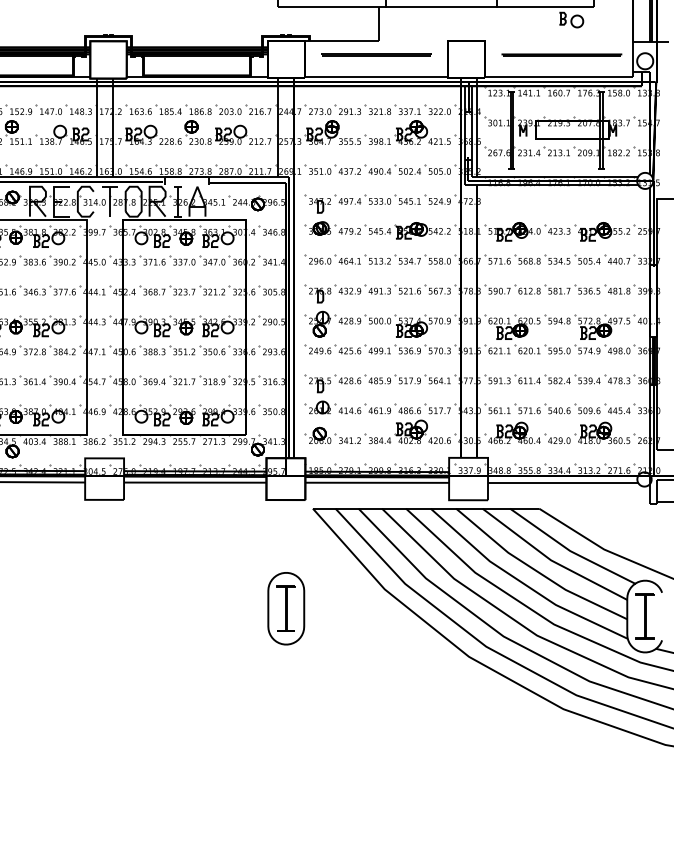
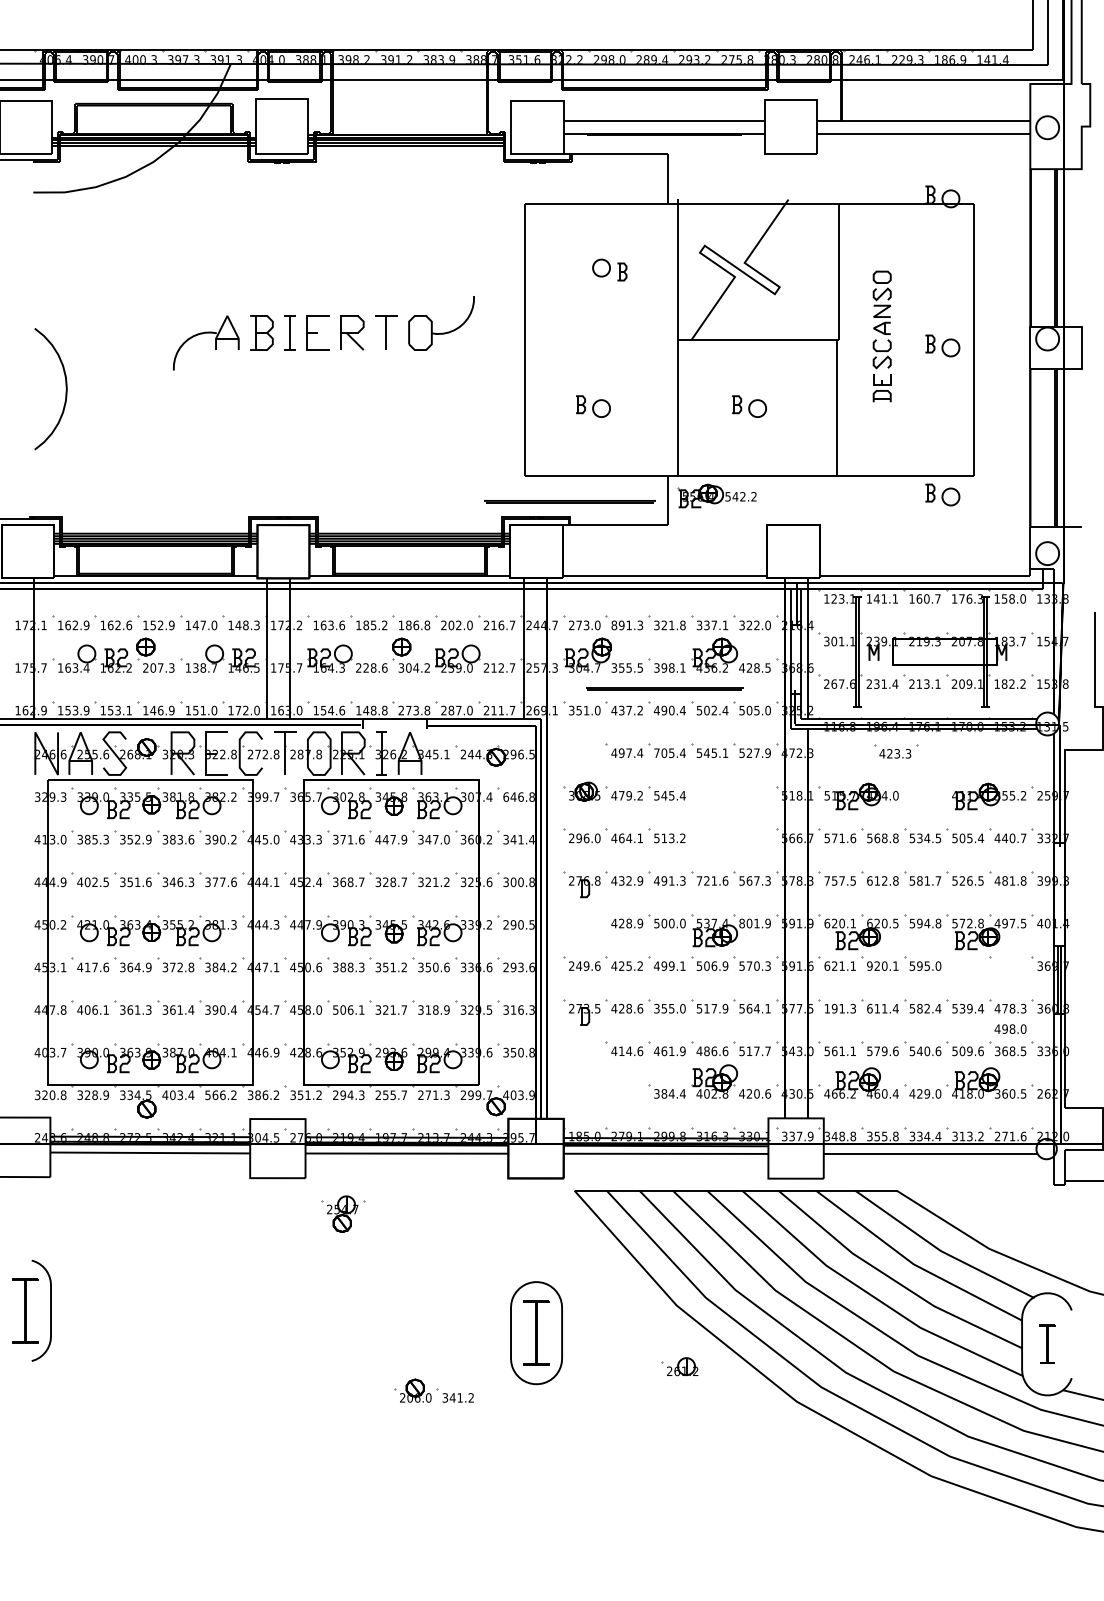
line: (376, 54) -> (664, 688), moved
line: (561, 54) -> (569, 501), moved
text: (179, 111) -> (384, 625), 185.4 -> 185.2
text: (231, 111) -> (458, 625), 203.0 -> 202.0
text: (341, 111) -> (614, 625), 291.3 -> 891.3
text: (20, 141) -> (158, 667), 151.1 -> 207.3
text: (200, 141) -> (414, 667), 230.8 -> 304.2
text: (440, 141) -> (756, 667), 421.5 -> 428.5
text: (83, 171) -> (247, 710), 146.2 -> 172.0
text: (166, 171) -> (366, 710), 158.8 -> 148.8
text: (440, 200) -> (756, 752), 524.9 -> 527.9
text: (379, 201) -> (669, 753), 533.0 -> 705.4
text: (94, 202) -> (263, 754), 314.0 -> 272.8
part: (317, 203) -> (581, 756), removed
part: (560, 229) -> (896, 751), moved
part: (422, 230) -> (716, 495), moved
text: (265, 231) -> (506, 796), 346.8 -> 646.8
part: (422, 259) -> (730, 835), removed
text: (184, 262) -> (391, 839), 337.0 -> 447.9
text: (400, 290) -> (699, 880), 521.6 -> 721.6
text: (499, 290) -> (839, 880), 590.7 -> 757.5
text: (185, 291) -> (393, 881), 323.7 -> 328.7
text: (585, 291) -> (962, 881), 536.5 -> 526.5
text: (275, 292) -> (520, 882), 305.8 -> 300.8
text: (435, 321) -> (749, 923), 570.9 -> 801.9
part: (320, 323) -> (343, 1213), moved
part: (586, 349) -> (964, 963), removed
text: (359, 350) -> (640, 965), 425.6 -> 425.2
text: (405, 350) -> (706, 965), 536.9 -> 506.9
text: (520, 350) -> (869, 965), 620.1 -> 920.1
text: (619, 350) -> (1010, 1028), moved
text: (379, 380) -> (669, 1008), 485.9 -> 355.0
text: (489, 380) -> (826, 1008), 591.3 -> 191.3
text: (154, 381) -> (348, 1009), 369.4 -> 506.1
part: (317, 407) -> (679, 1366), moved
text: (530, 410) -> (884, 1051), 571.6 -> 579.6
text: (619, 410) -> (1010, 1051), 445.4 -> 368.5
part: (332, 435) -> (433, 1390), moved
text: (64, 441) -> (220, 1094), 388.1 -> 566.2
text: (273, 441) -> (518, 1095), 341.3 -> 403.9
part: (645, 615) -> (1047, 1343), size x0.6

